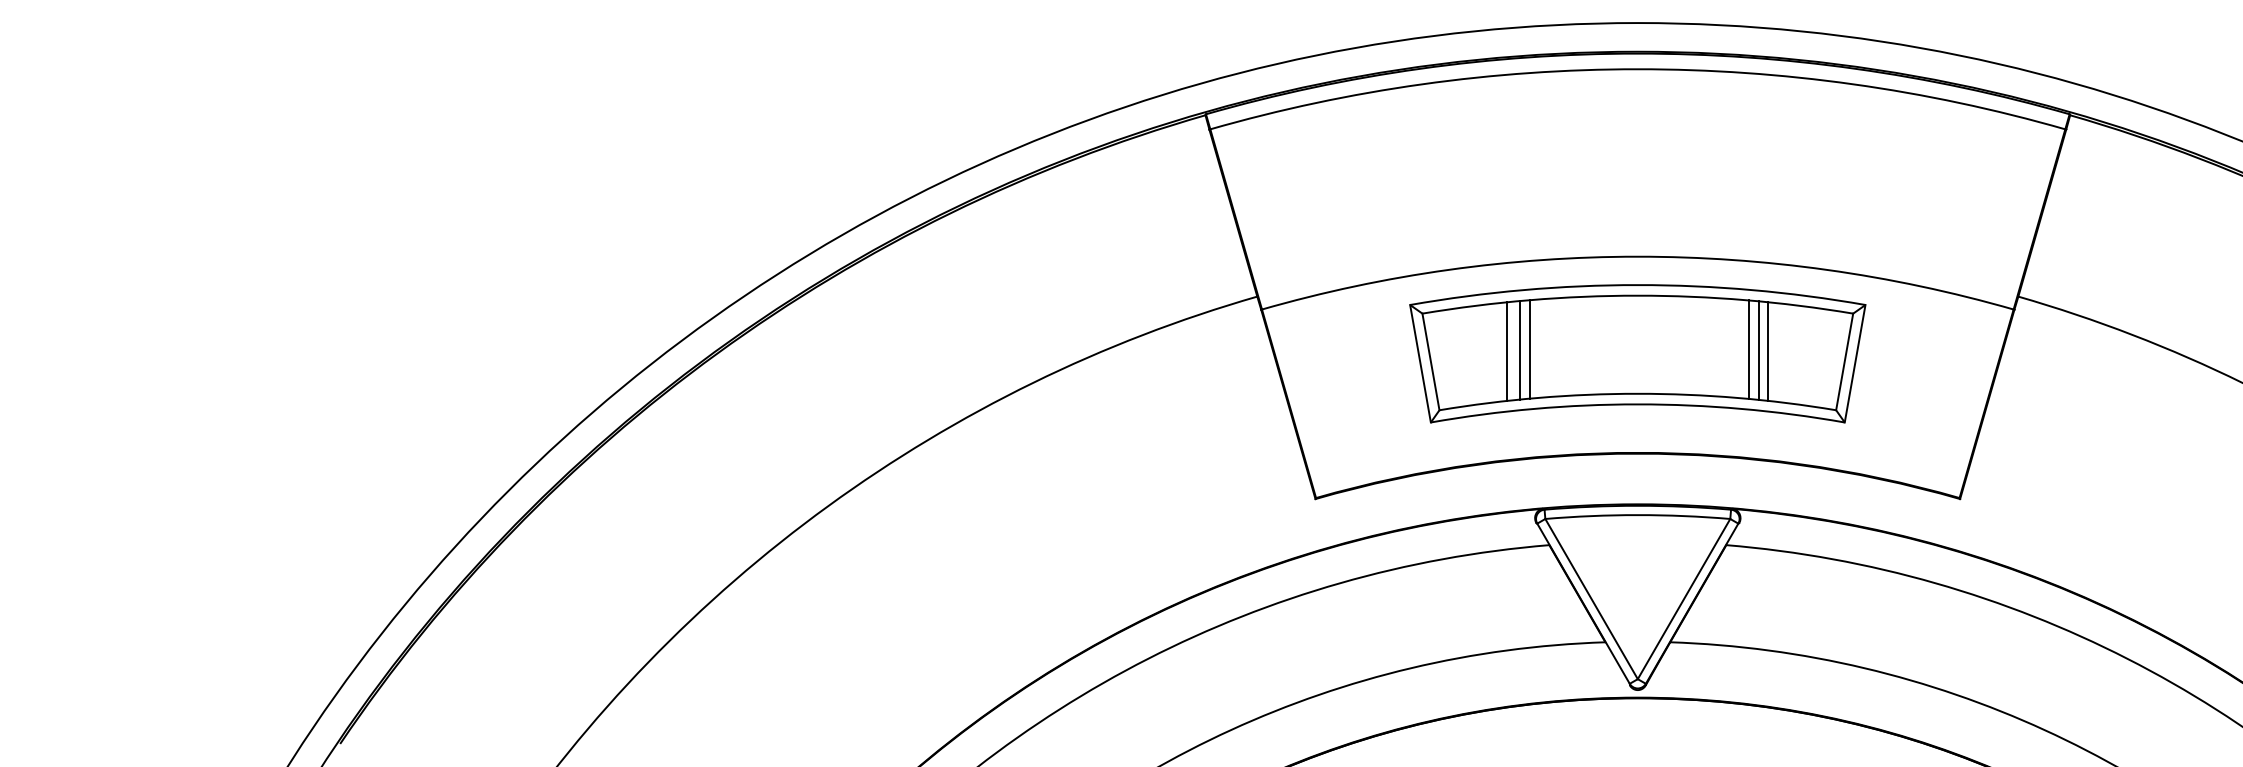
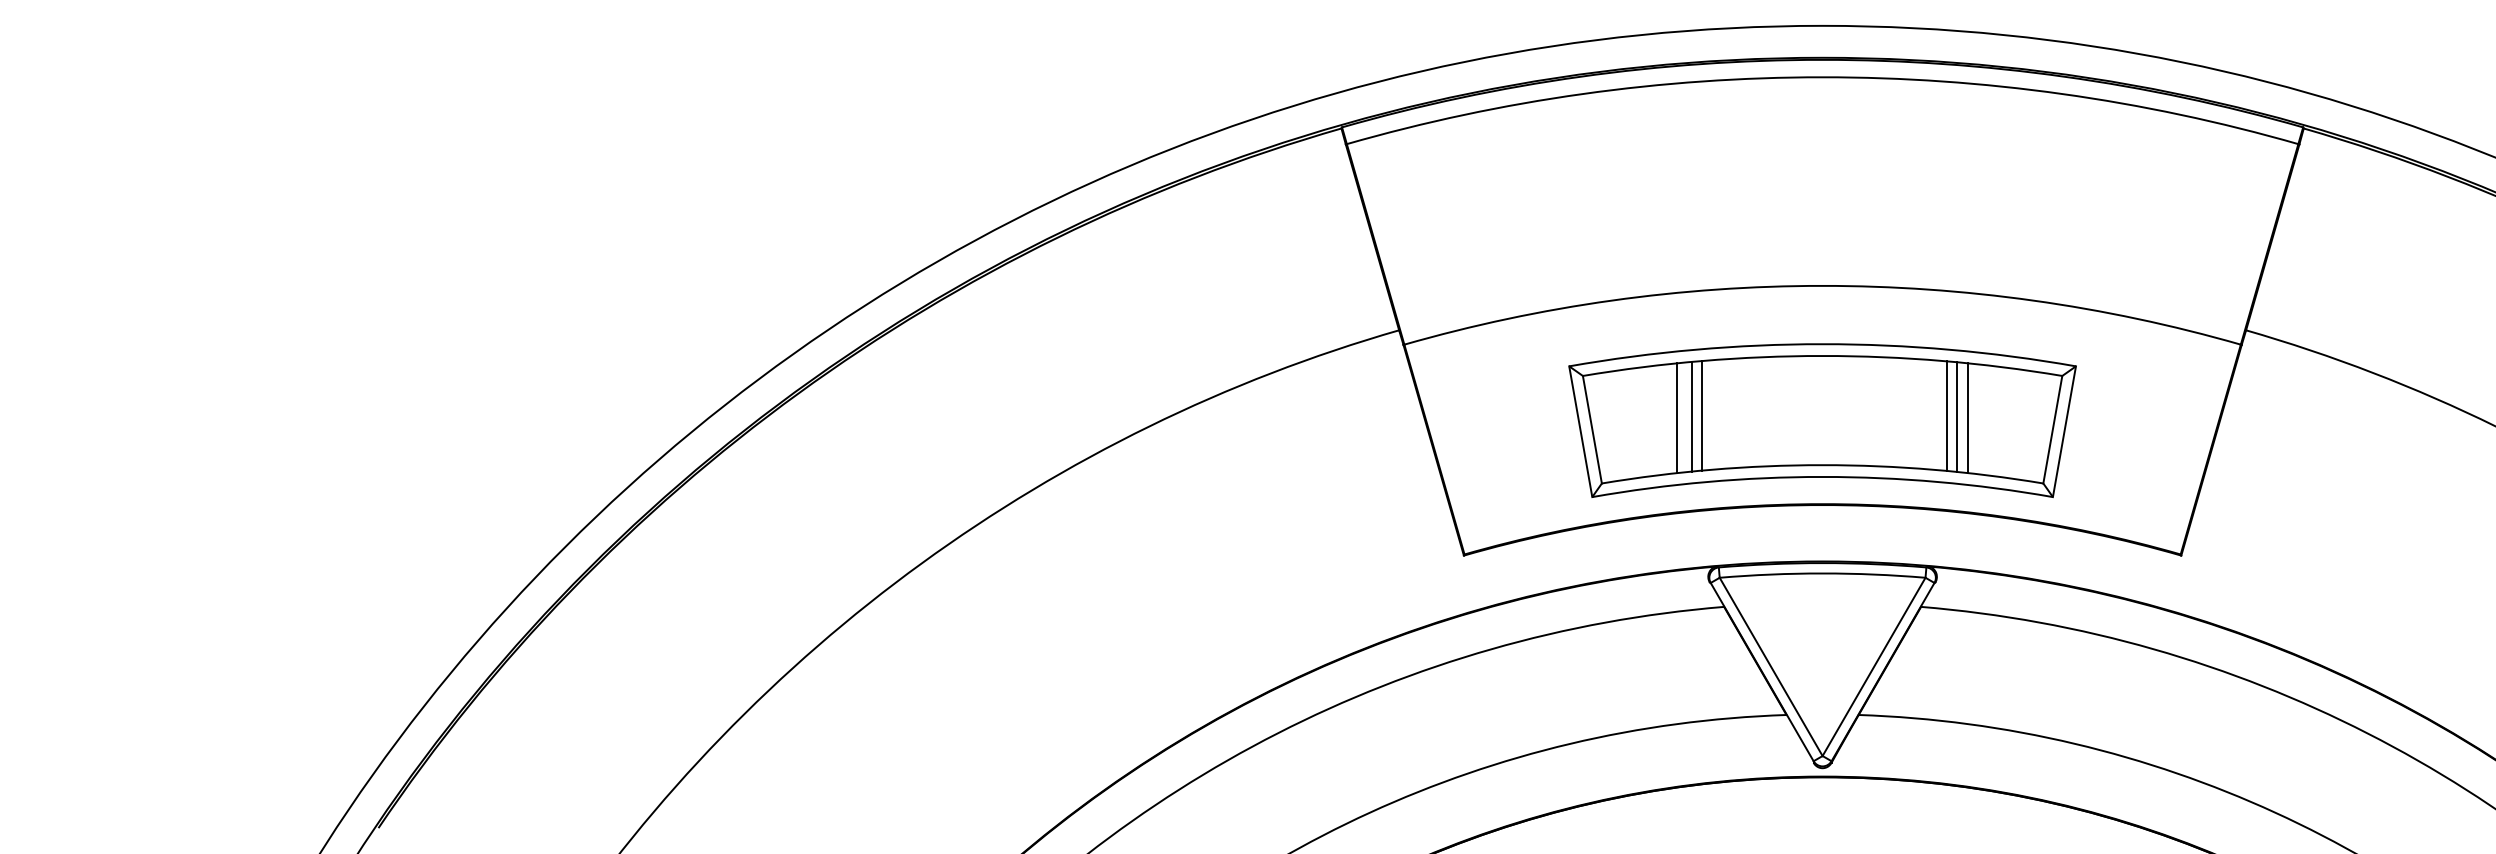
part: (1637, 353) -> (1822, 420), moved

